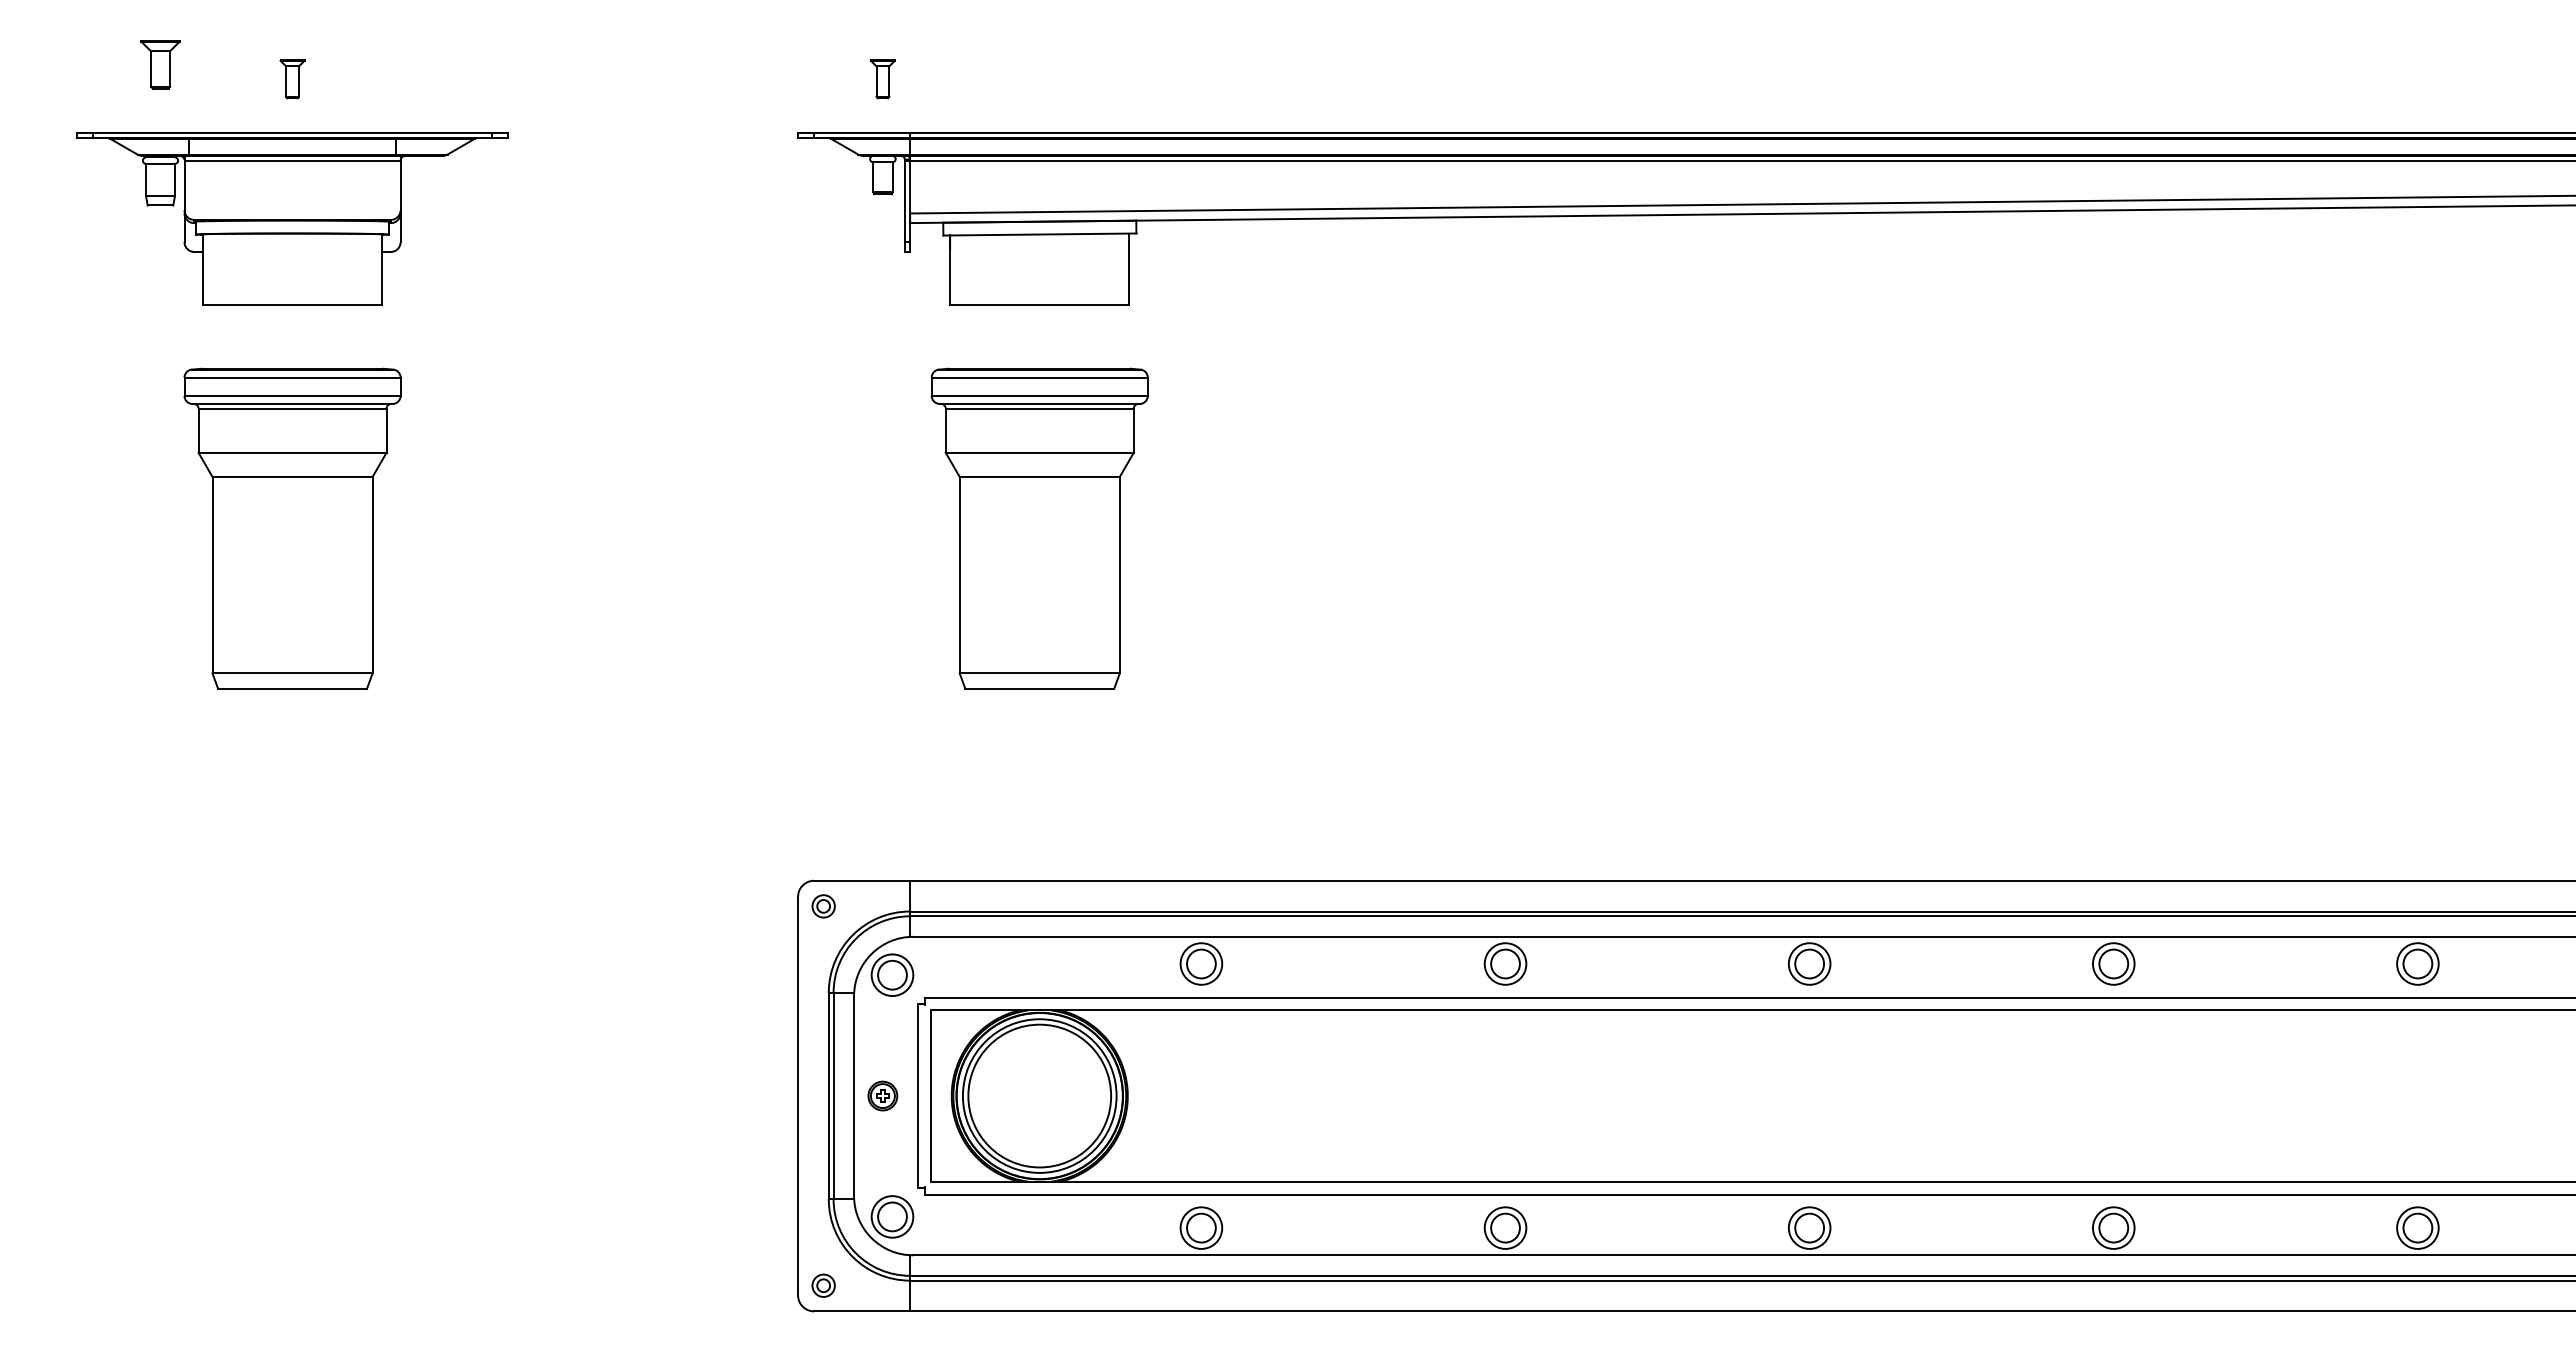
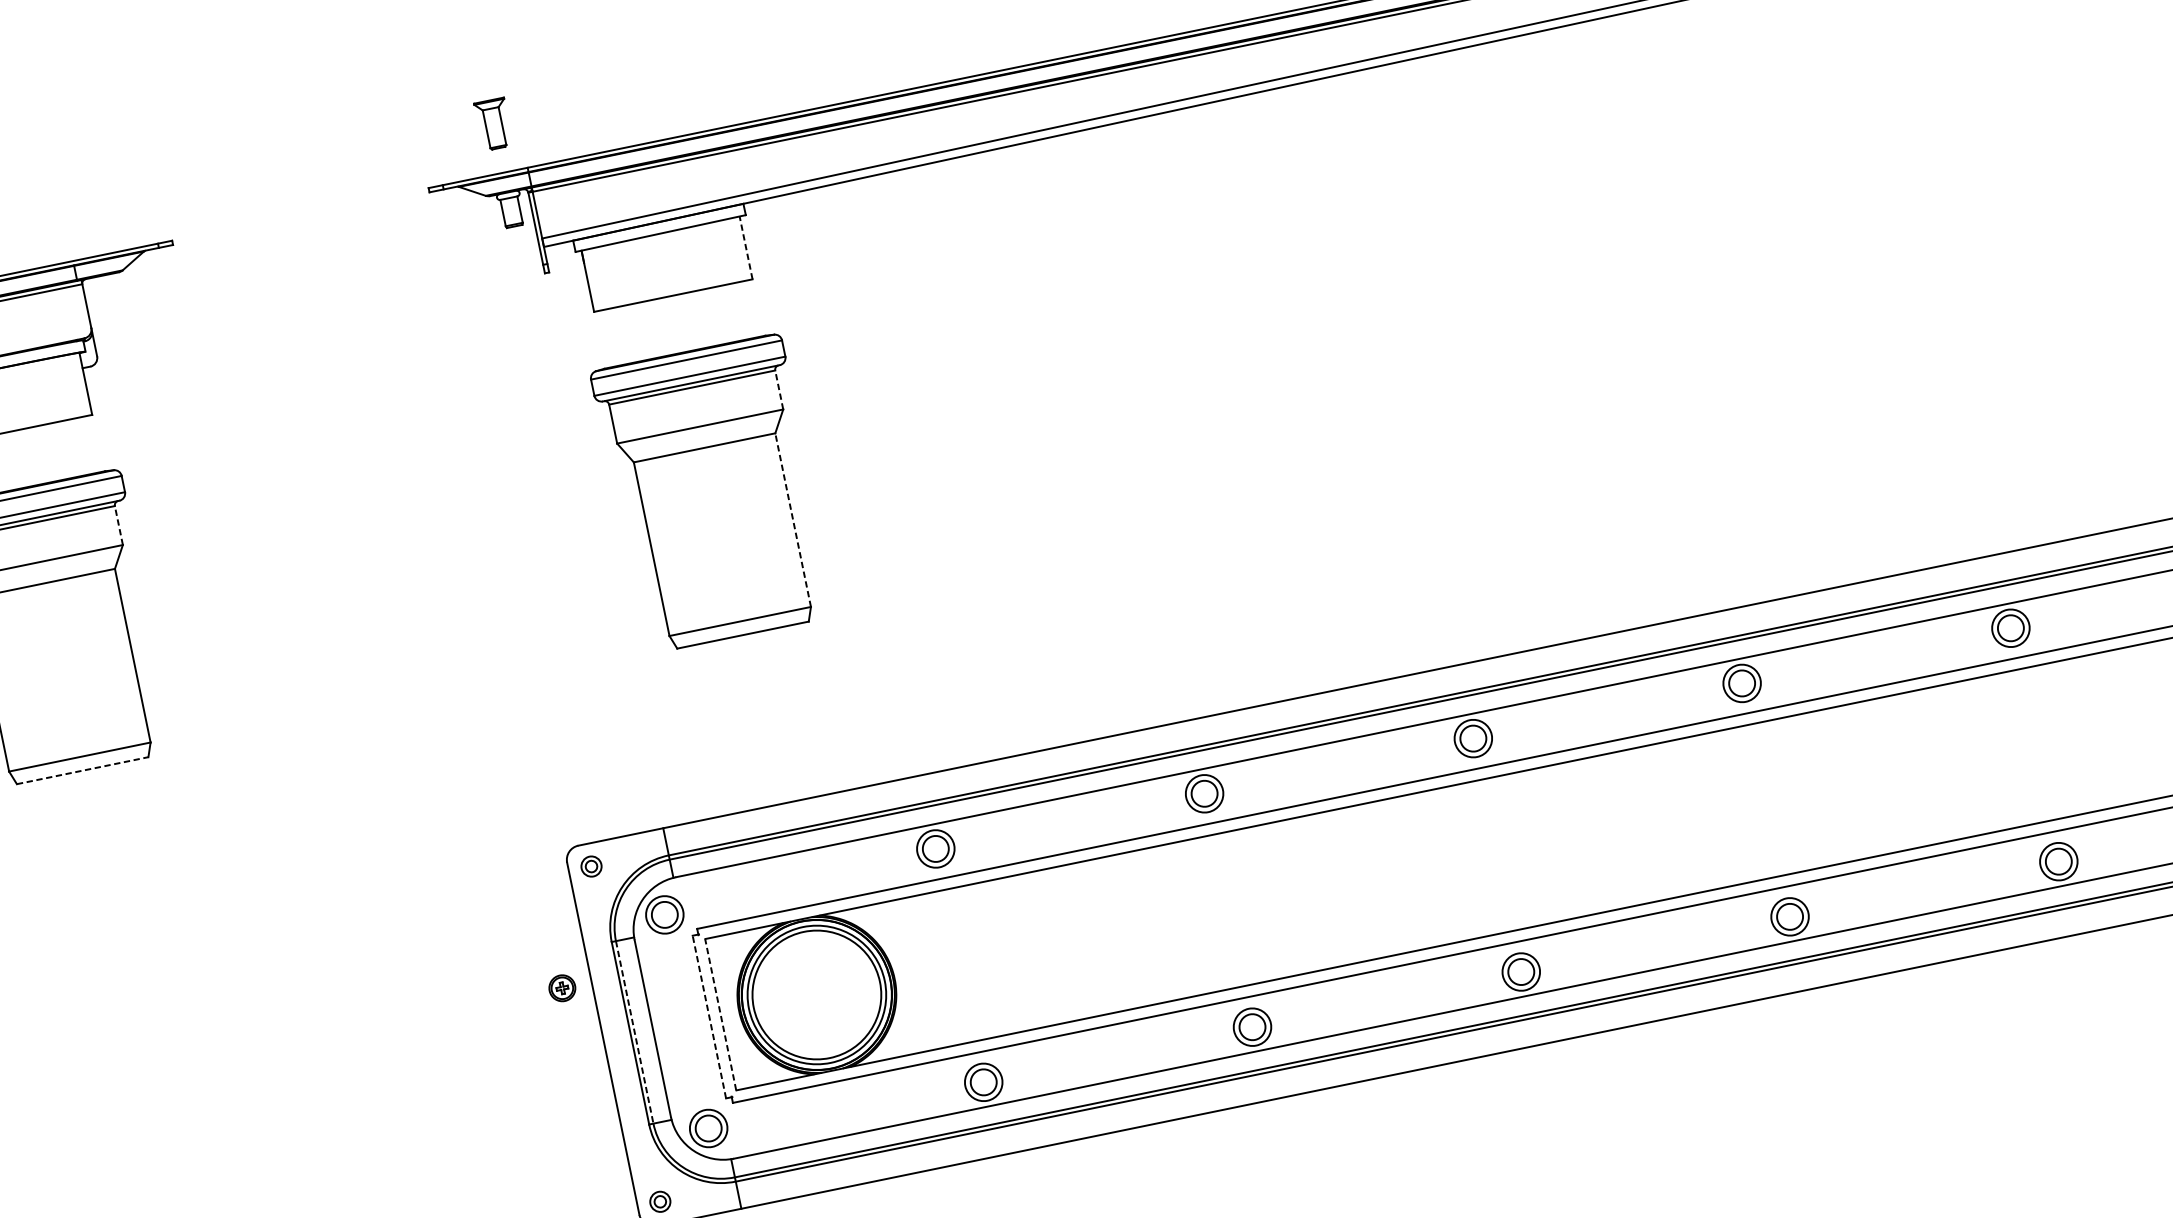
part: (882, 79) -> (493, 125), size x1.4
line: (1129, 269) -> (746, 248), solid -> dashed
line: (386, 430) -> (118, 525), solid -> dashed
line: (1133, 430) -> (779, 389), solid -> dashed
line: (1119, 574) -> (792, 519), solid -> dashed
line: (293, 688) -> (83, 770), solid -> dashed
part: (882, 1095) -> (561, 987), moved
line: (918, 1095) -> (709, 1016), solid -> dashed
line: (930, 1095) -> (720, 1014), solid -> dashed
line: (833, 1096) -> (634, 1032), solid -> dashed

